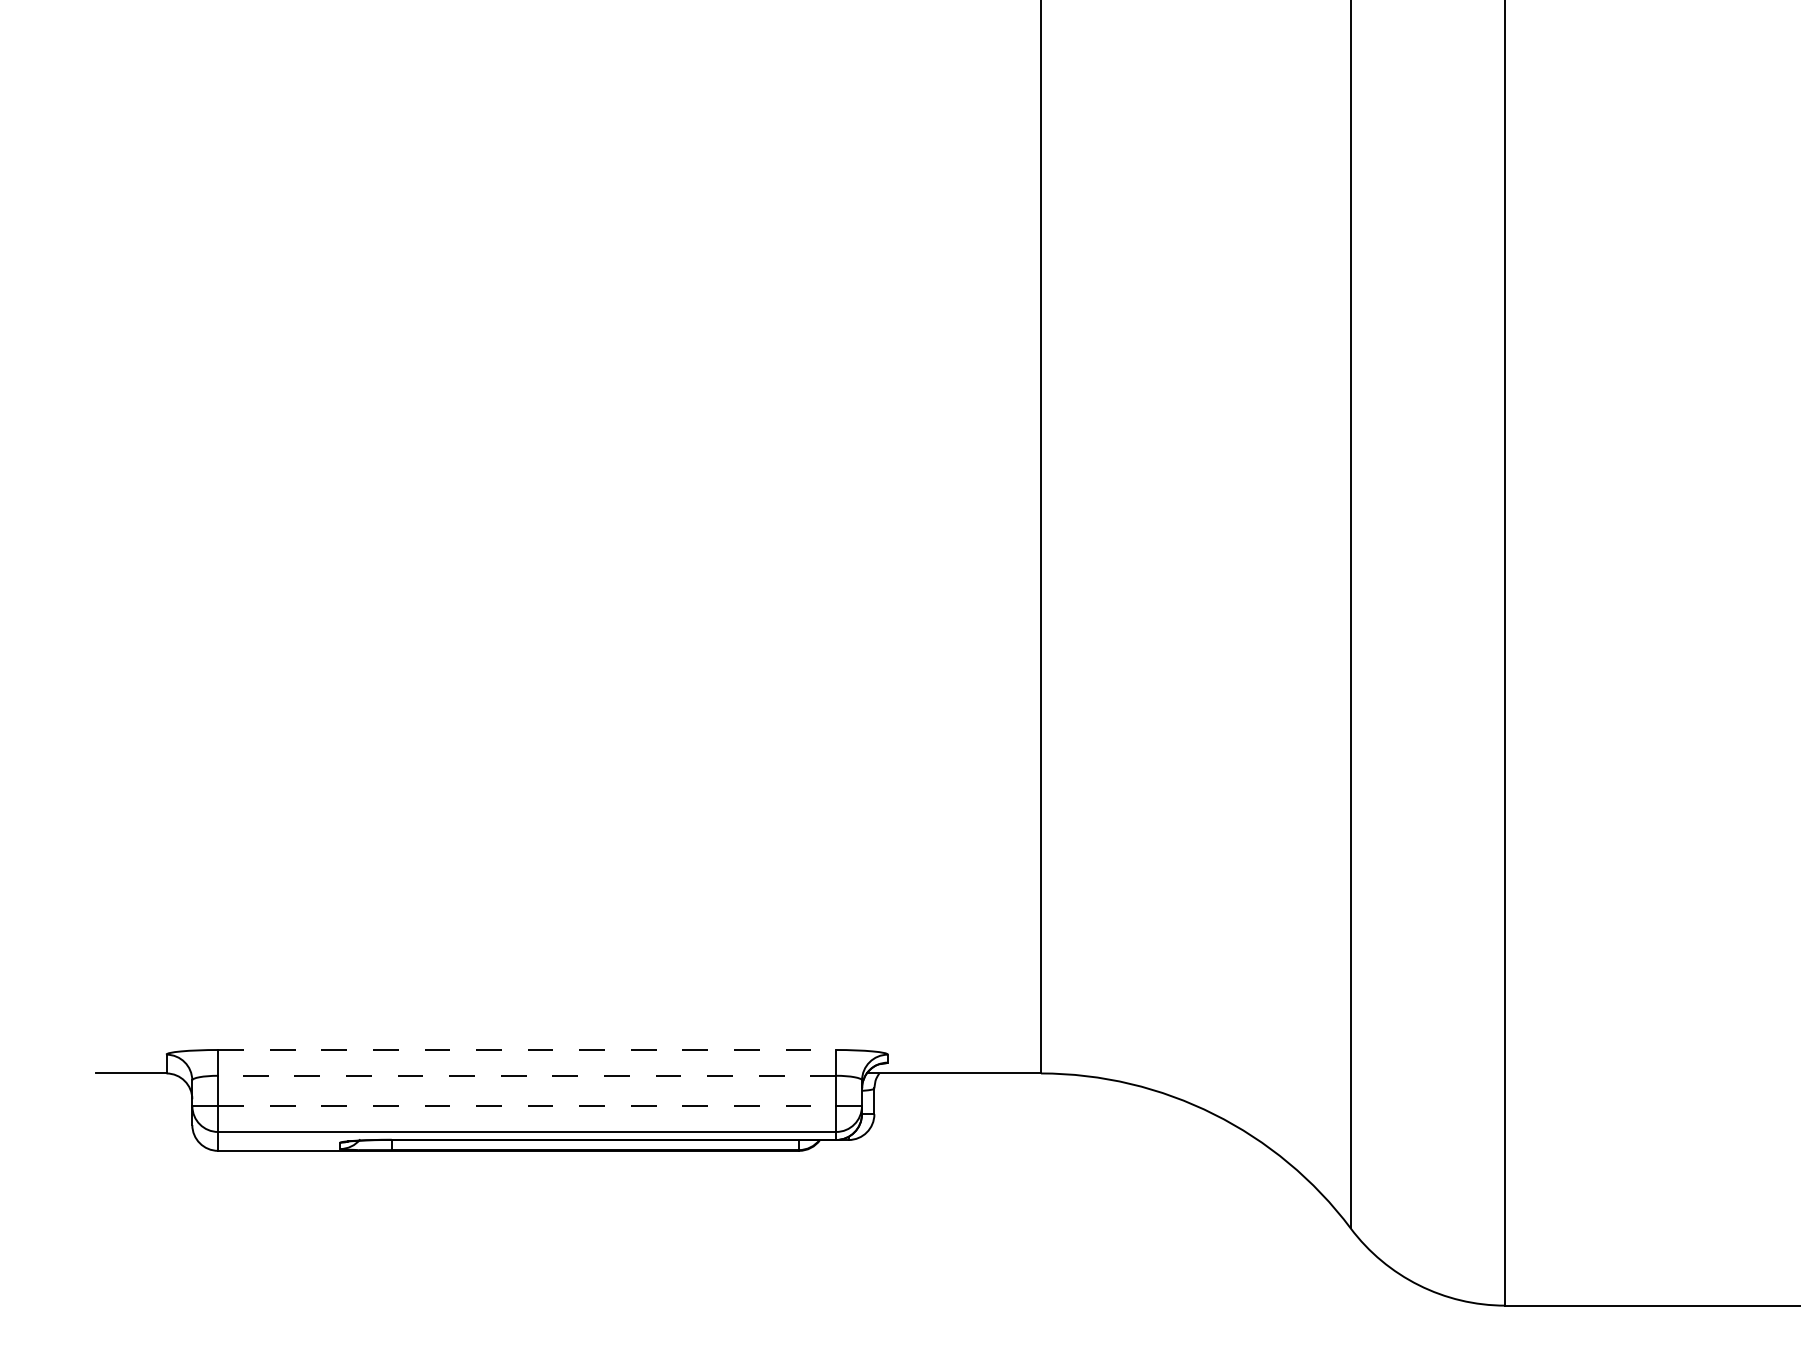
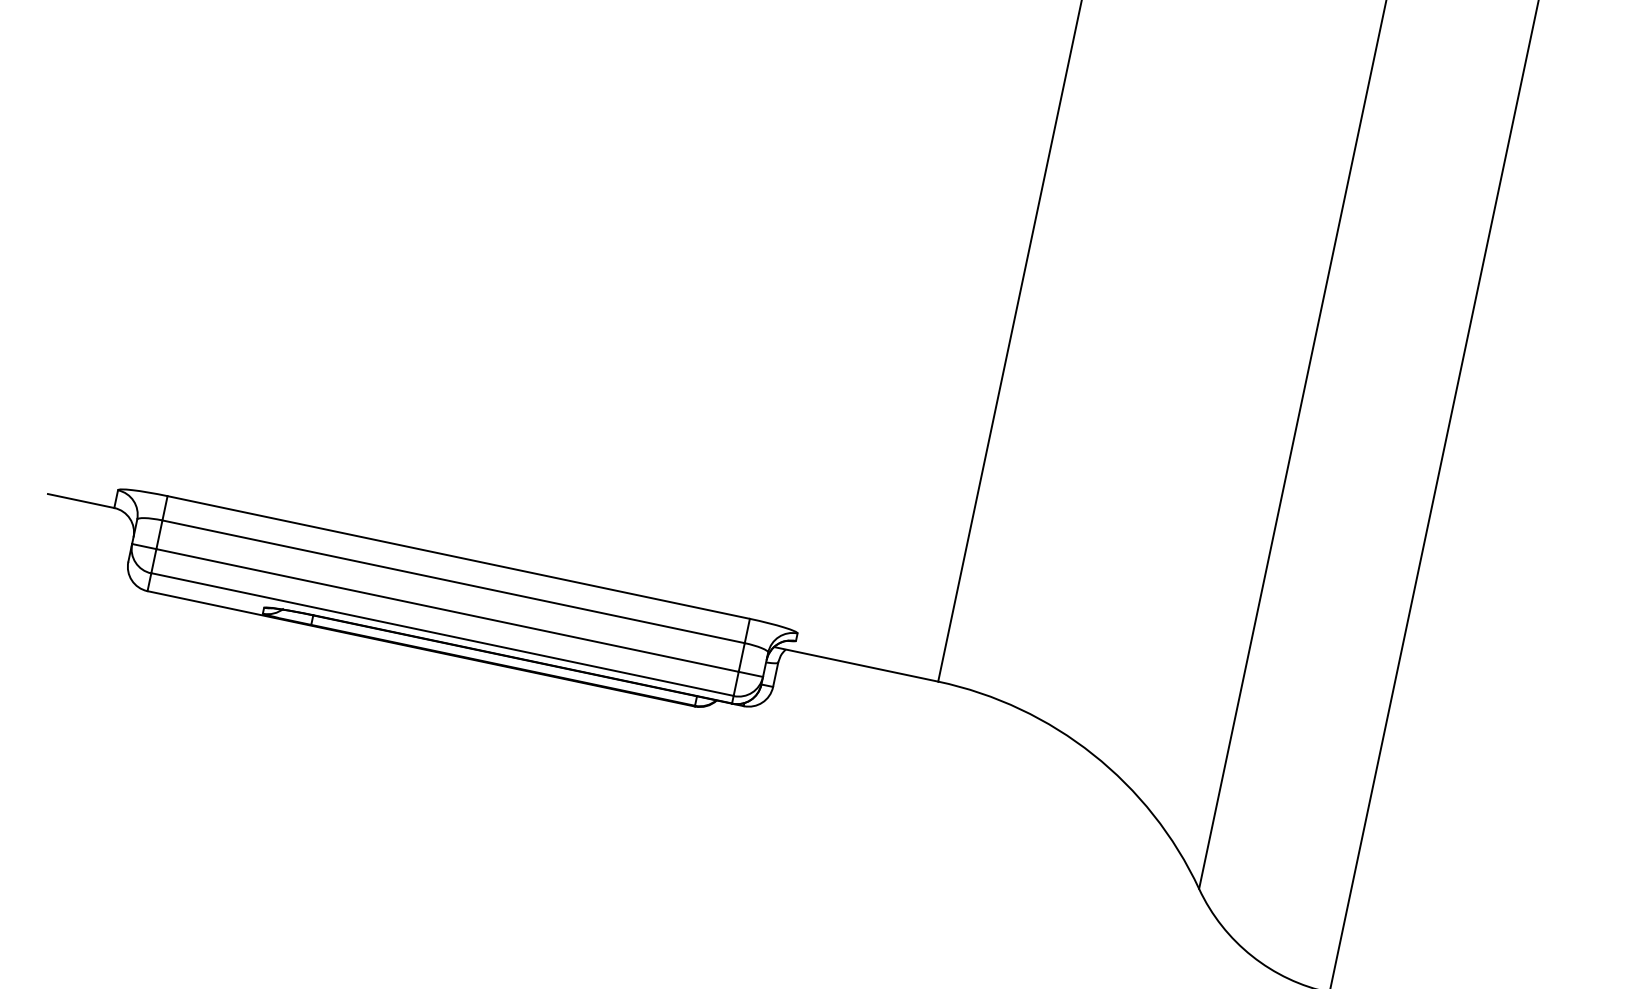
line: (527, 1049) -> (459, 557), dashed -> solid
line: (526, 1075) -> (453, 581), dashed -> solid
line: (527, 1106) -> (447, 610), dashed -> solid

